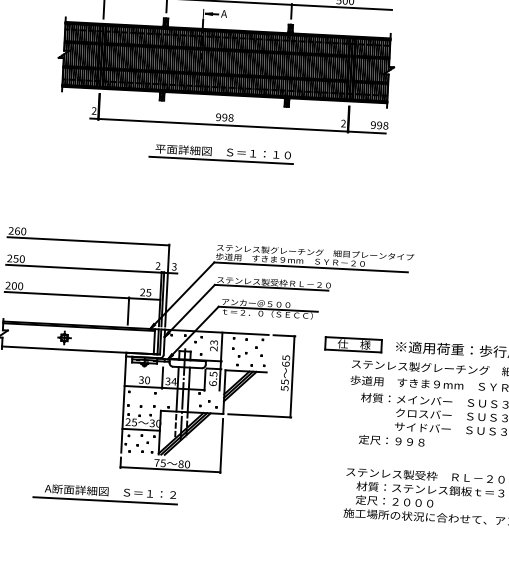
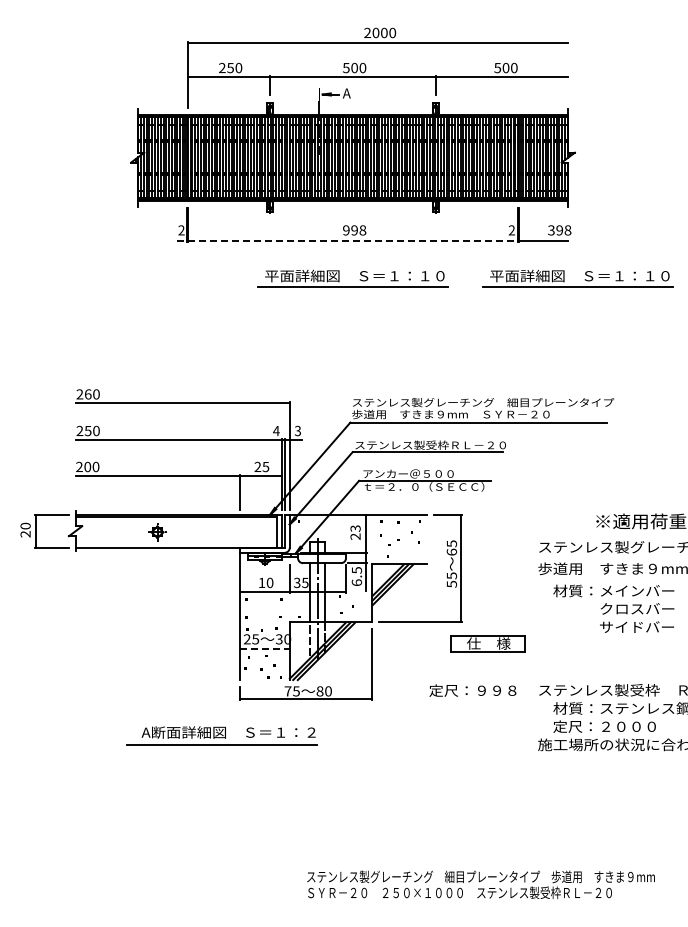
line: (219, 124) -> (347, 240), solid -> dashed
text: (373, 125) -> (551, 230), 998 -> 398
part: (396, 163) -> (584, 279), added
text: (158, 265) -> (276, 430), 2 -> 4
part: (353, 344) -> (487, 643), moved
text: (141, 379) -> (261, 582), 30 -> 10
text: (173, 381) -> (304, 582), 34 -> 35
line: (140, 429) -> (264, 648), solid -> dashed
text: (391, 440) -> (472, 690), moved

